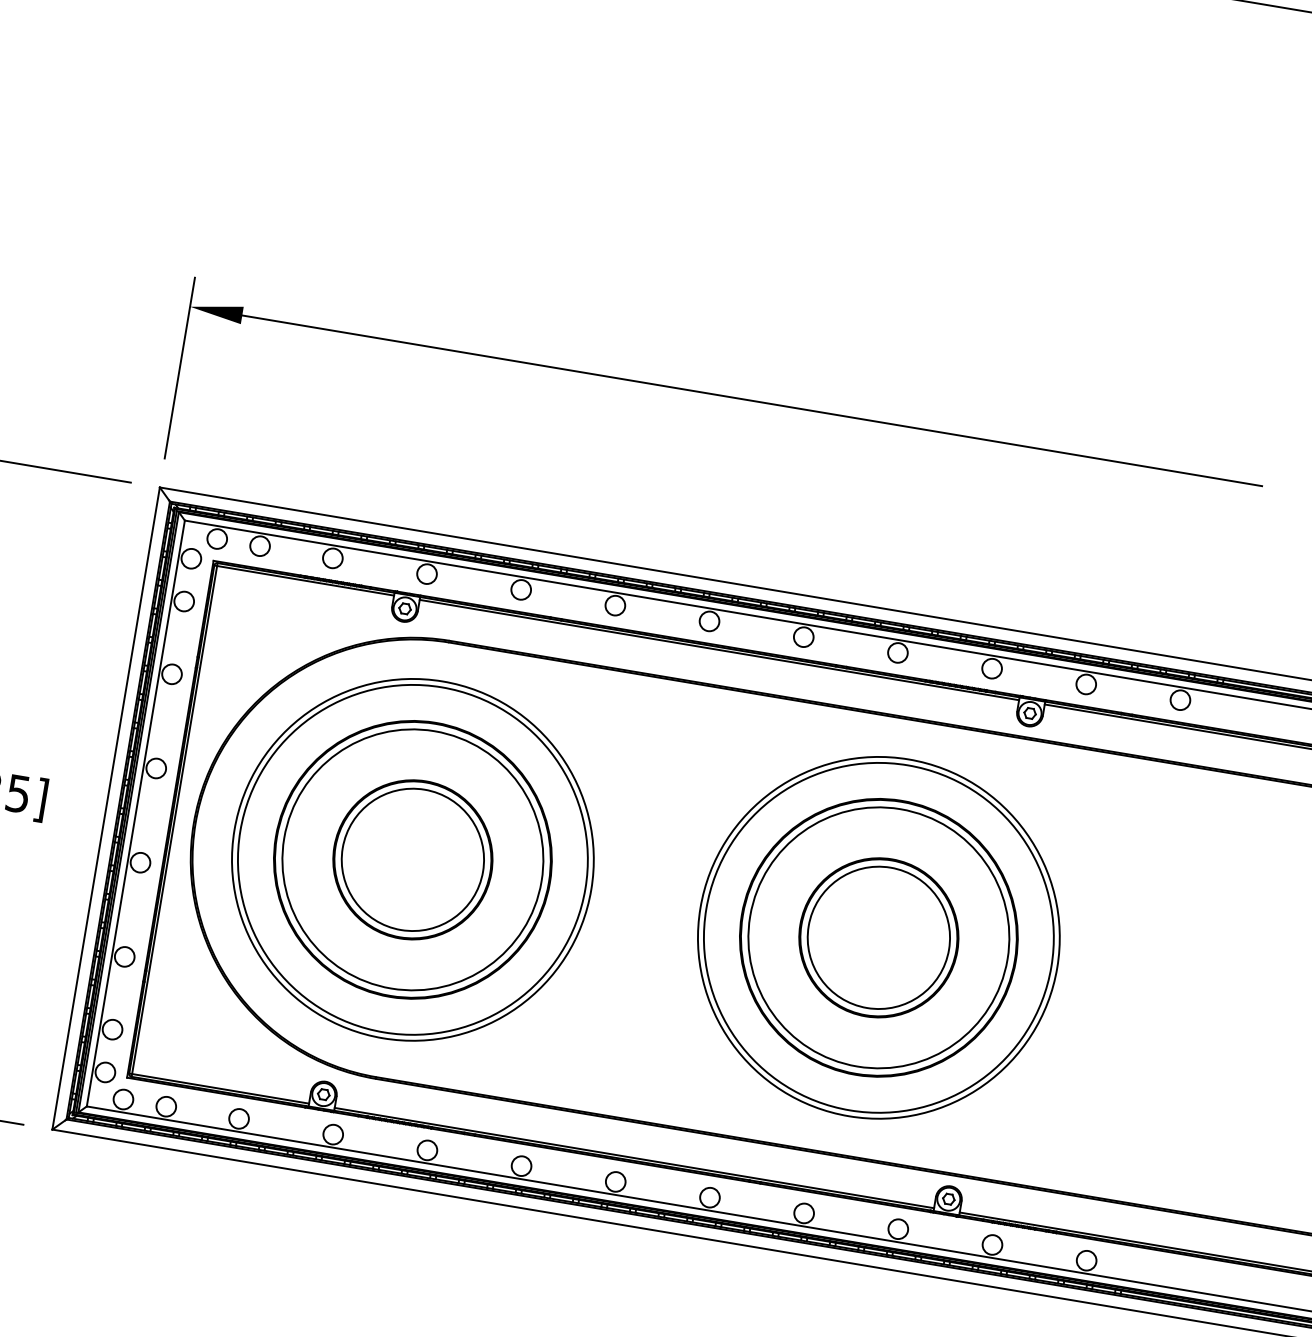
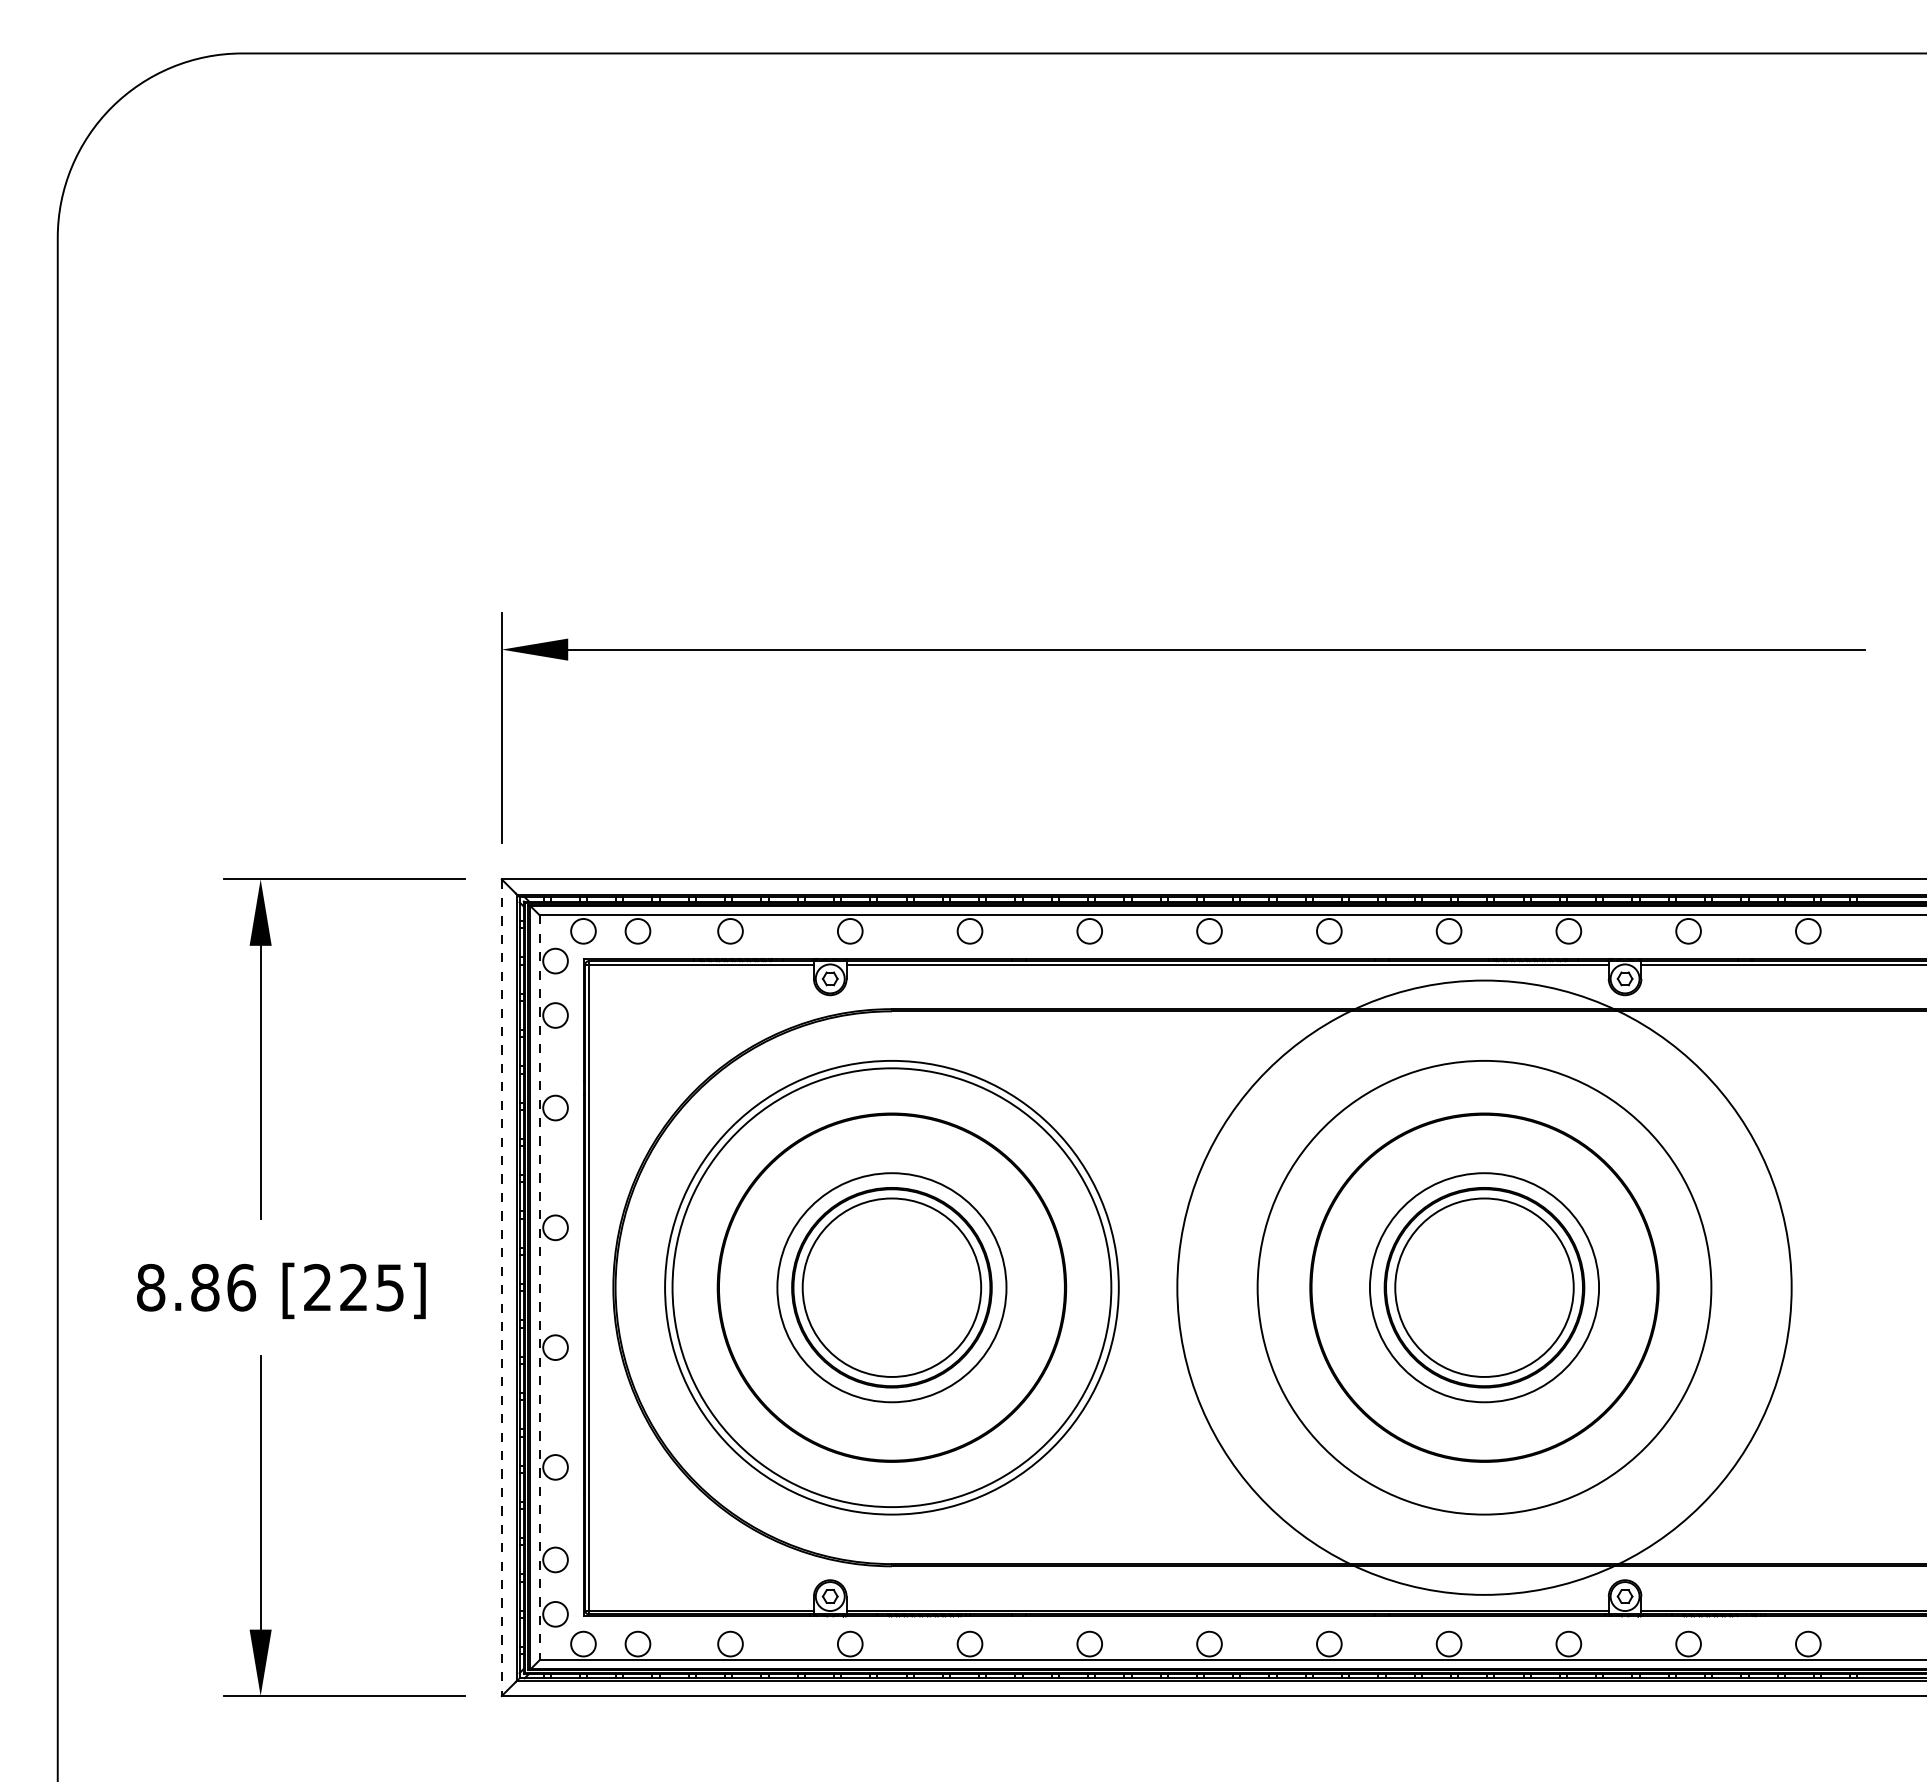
line: (105, 809) -> (501, 1288), solid -> dashed
line: (135, 813) -> (539, 1287), solid -> dashed
circle: (412, 859) -> (891, 1287), size x0.7
circle: (878, 937) -> (1484, 1287), size x0.7
circle: (878, 937) -> (1484, 1287), size x1.4

